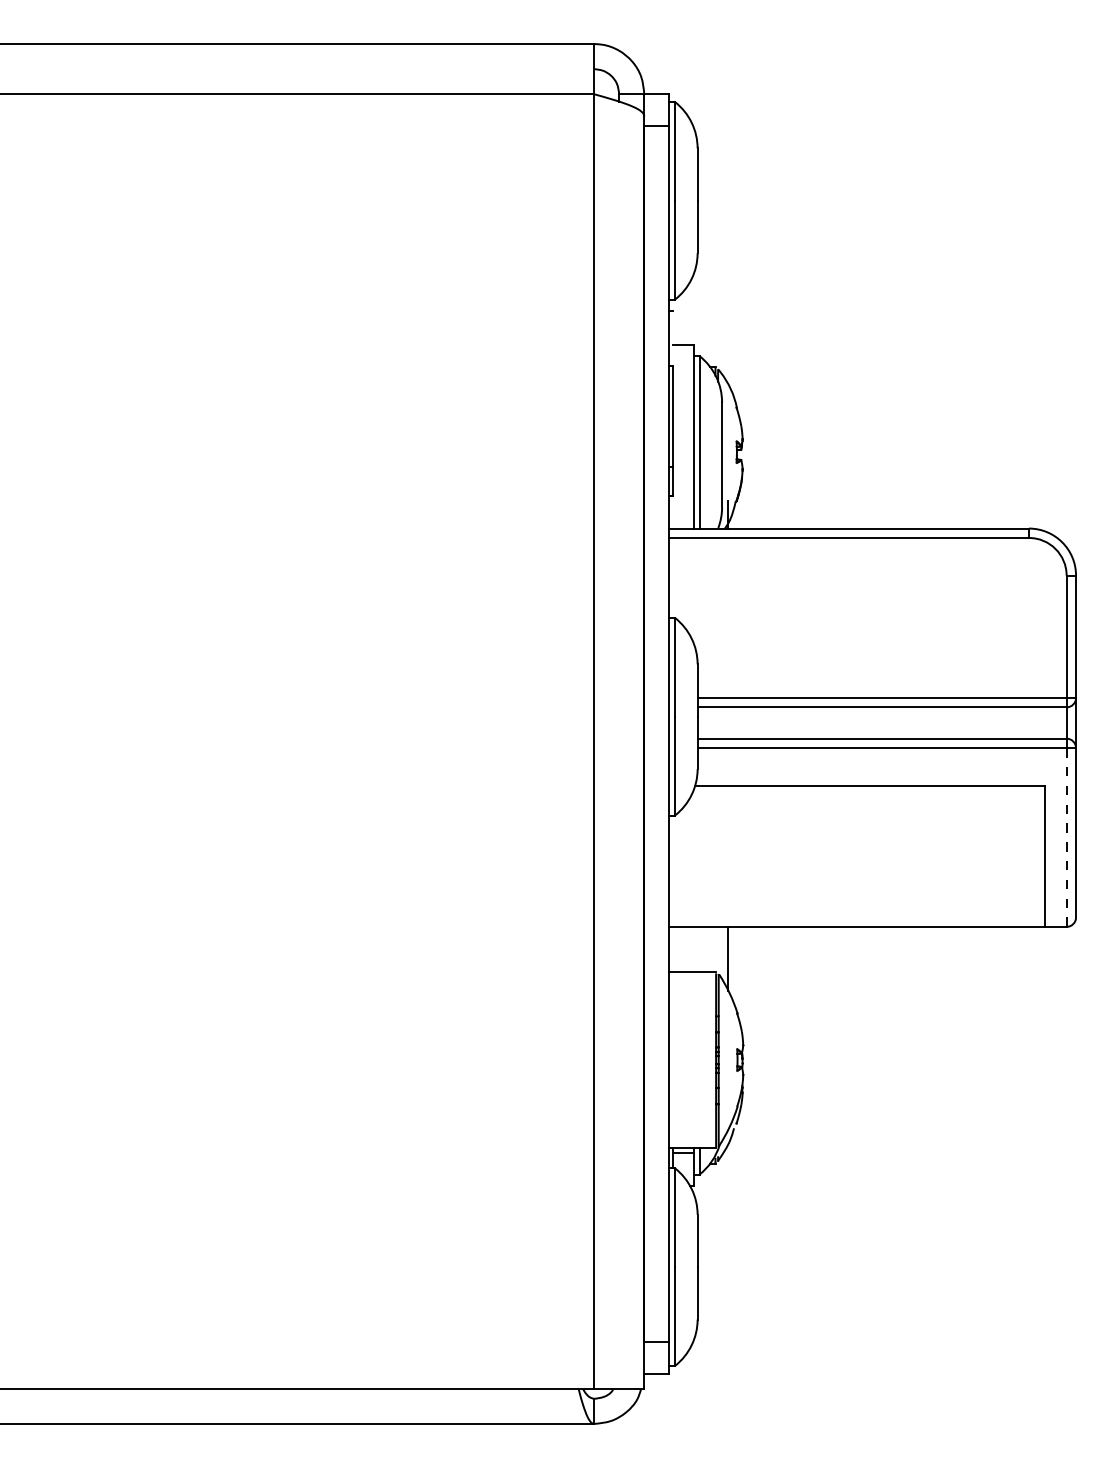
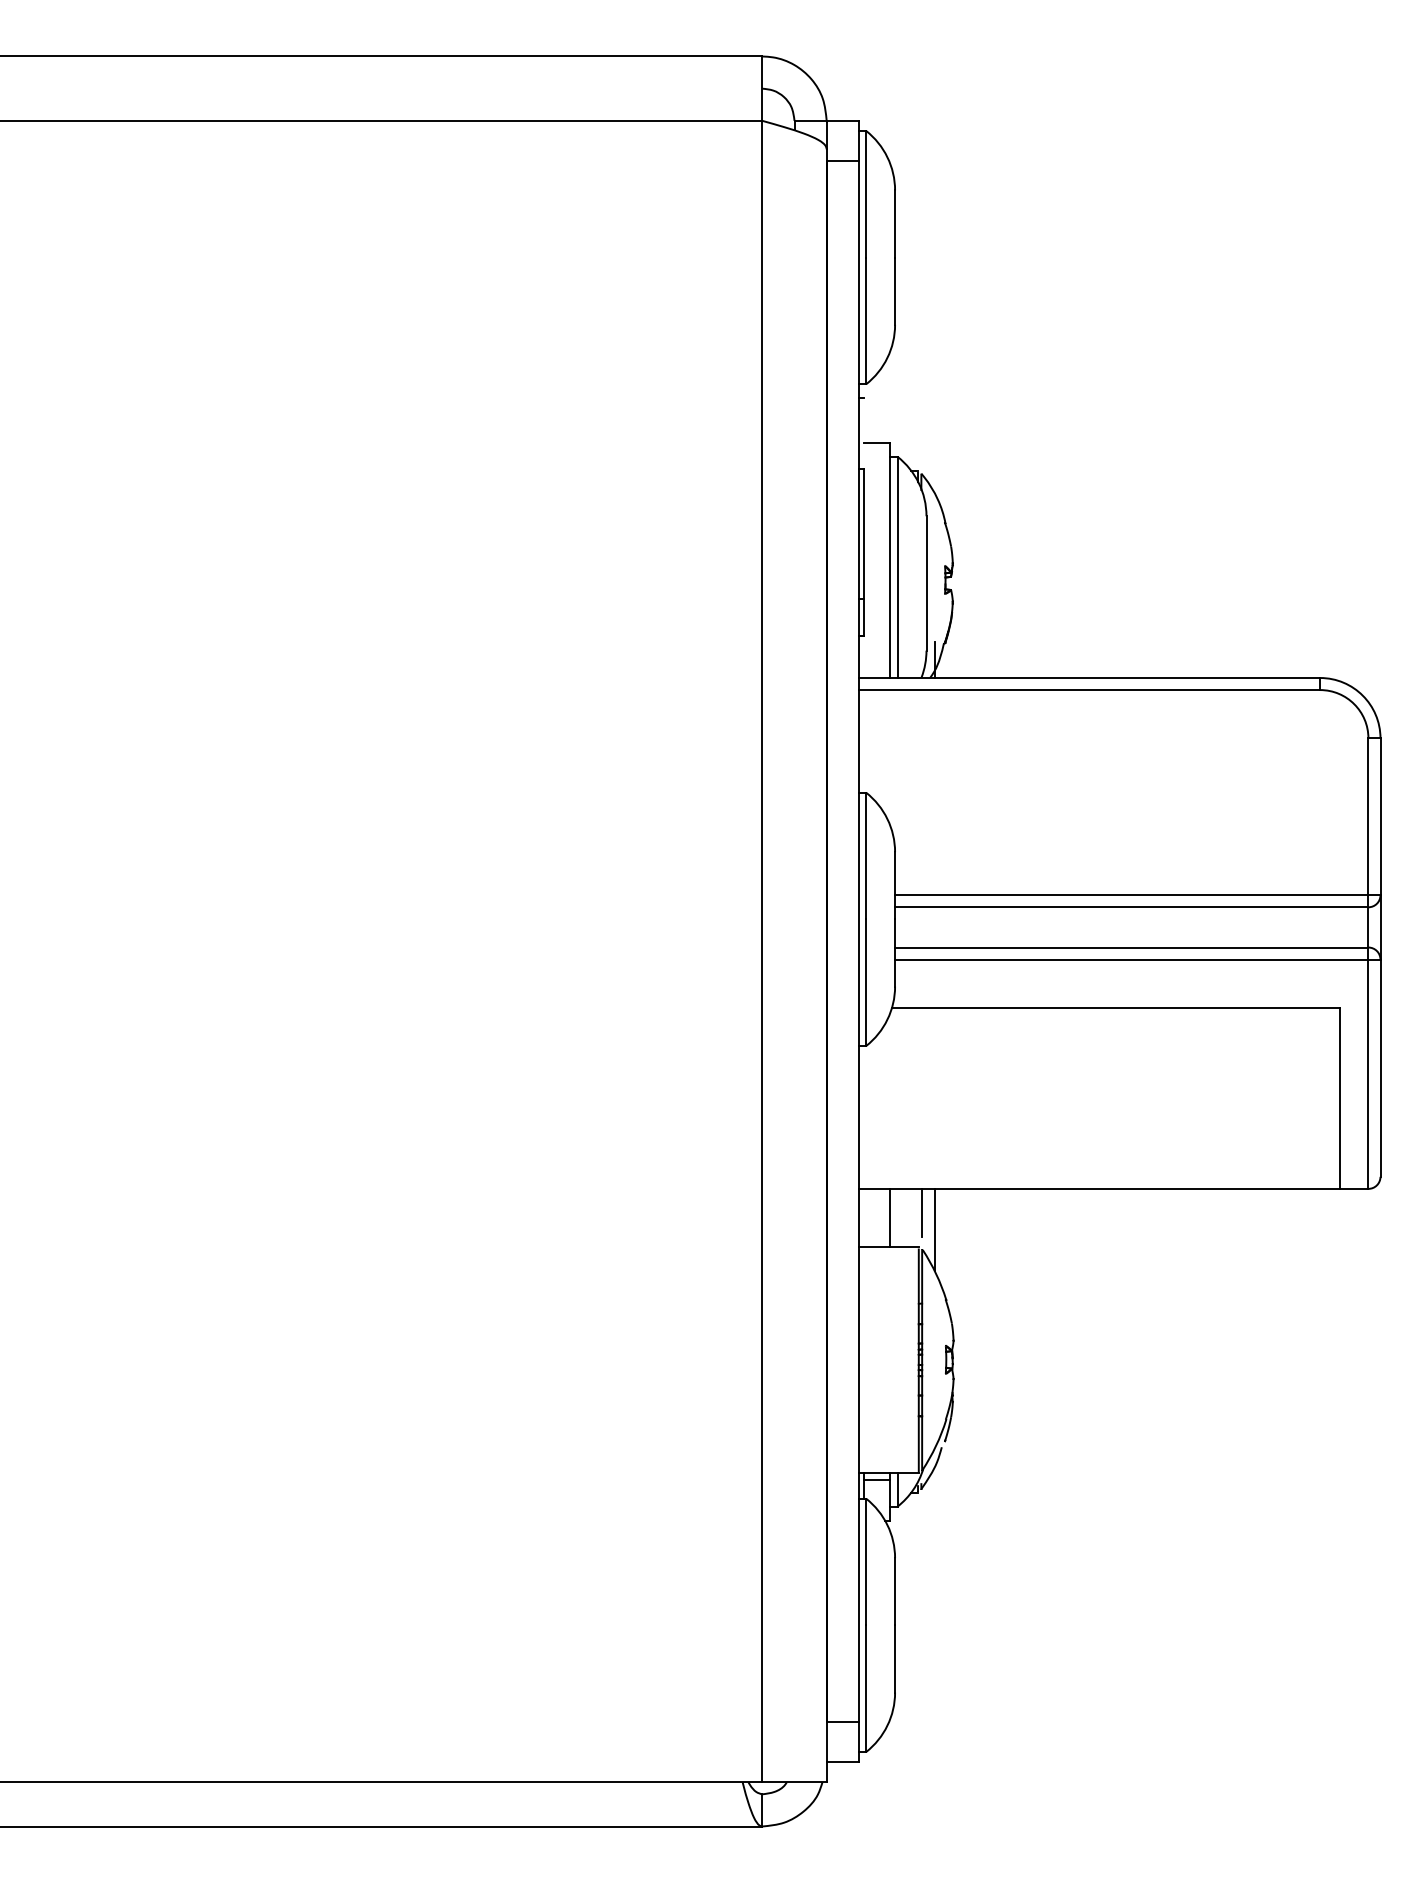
line: (1066, 837) -> (1368, 1074), dashed -> solid
line: (718, 945) -> (922, 1212), added
line: (694, 949) -> (890, 1217), added

